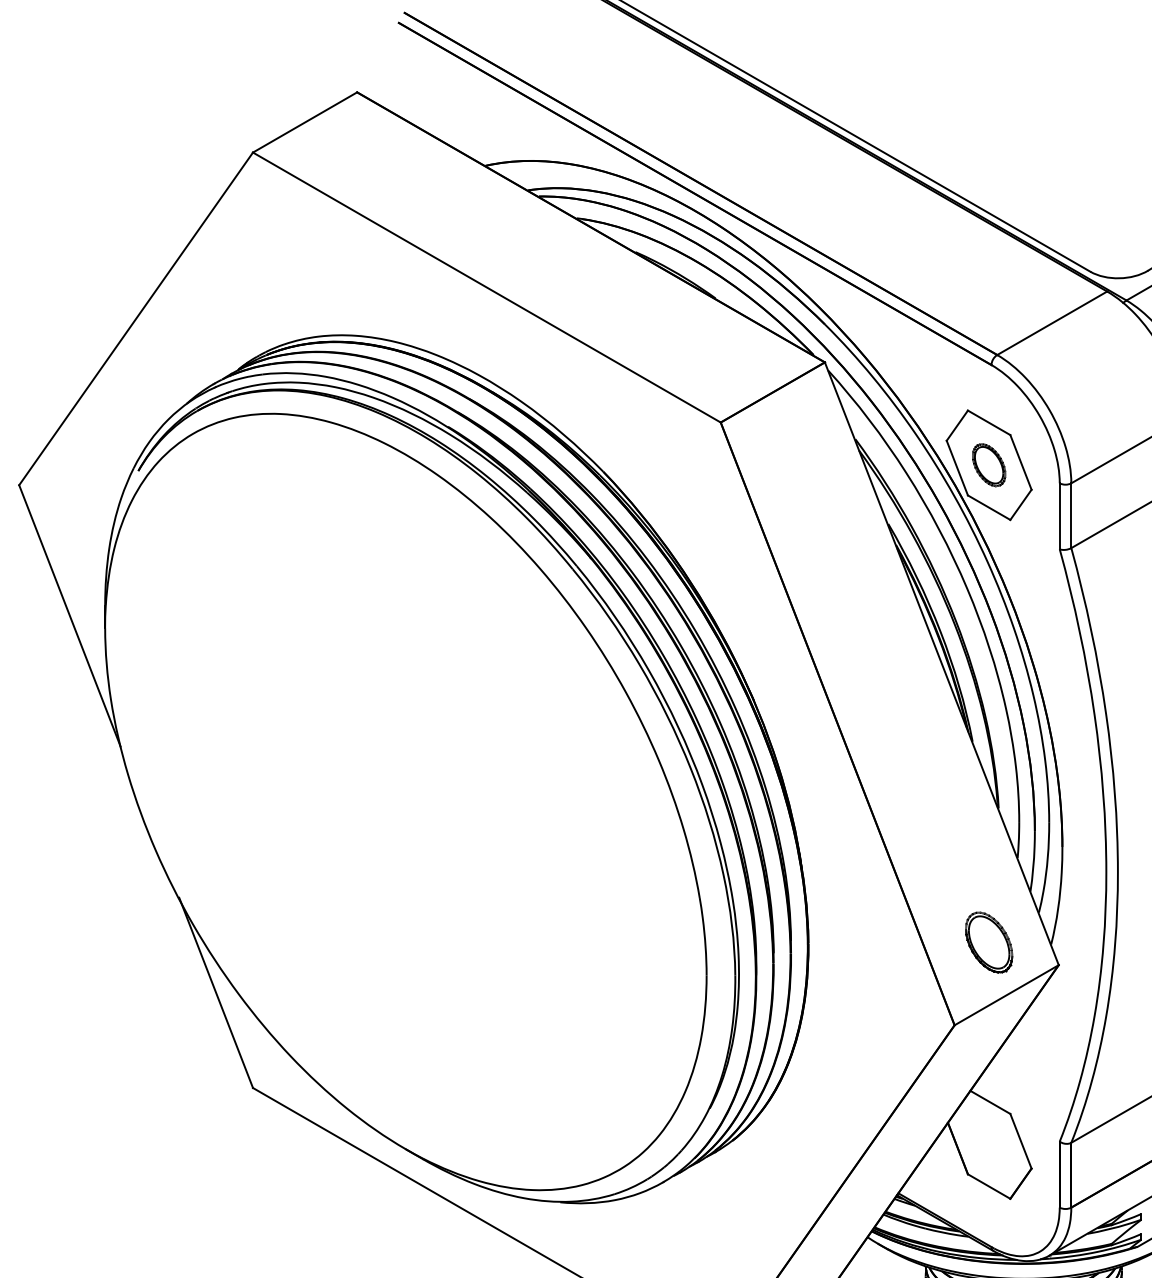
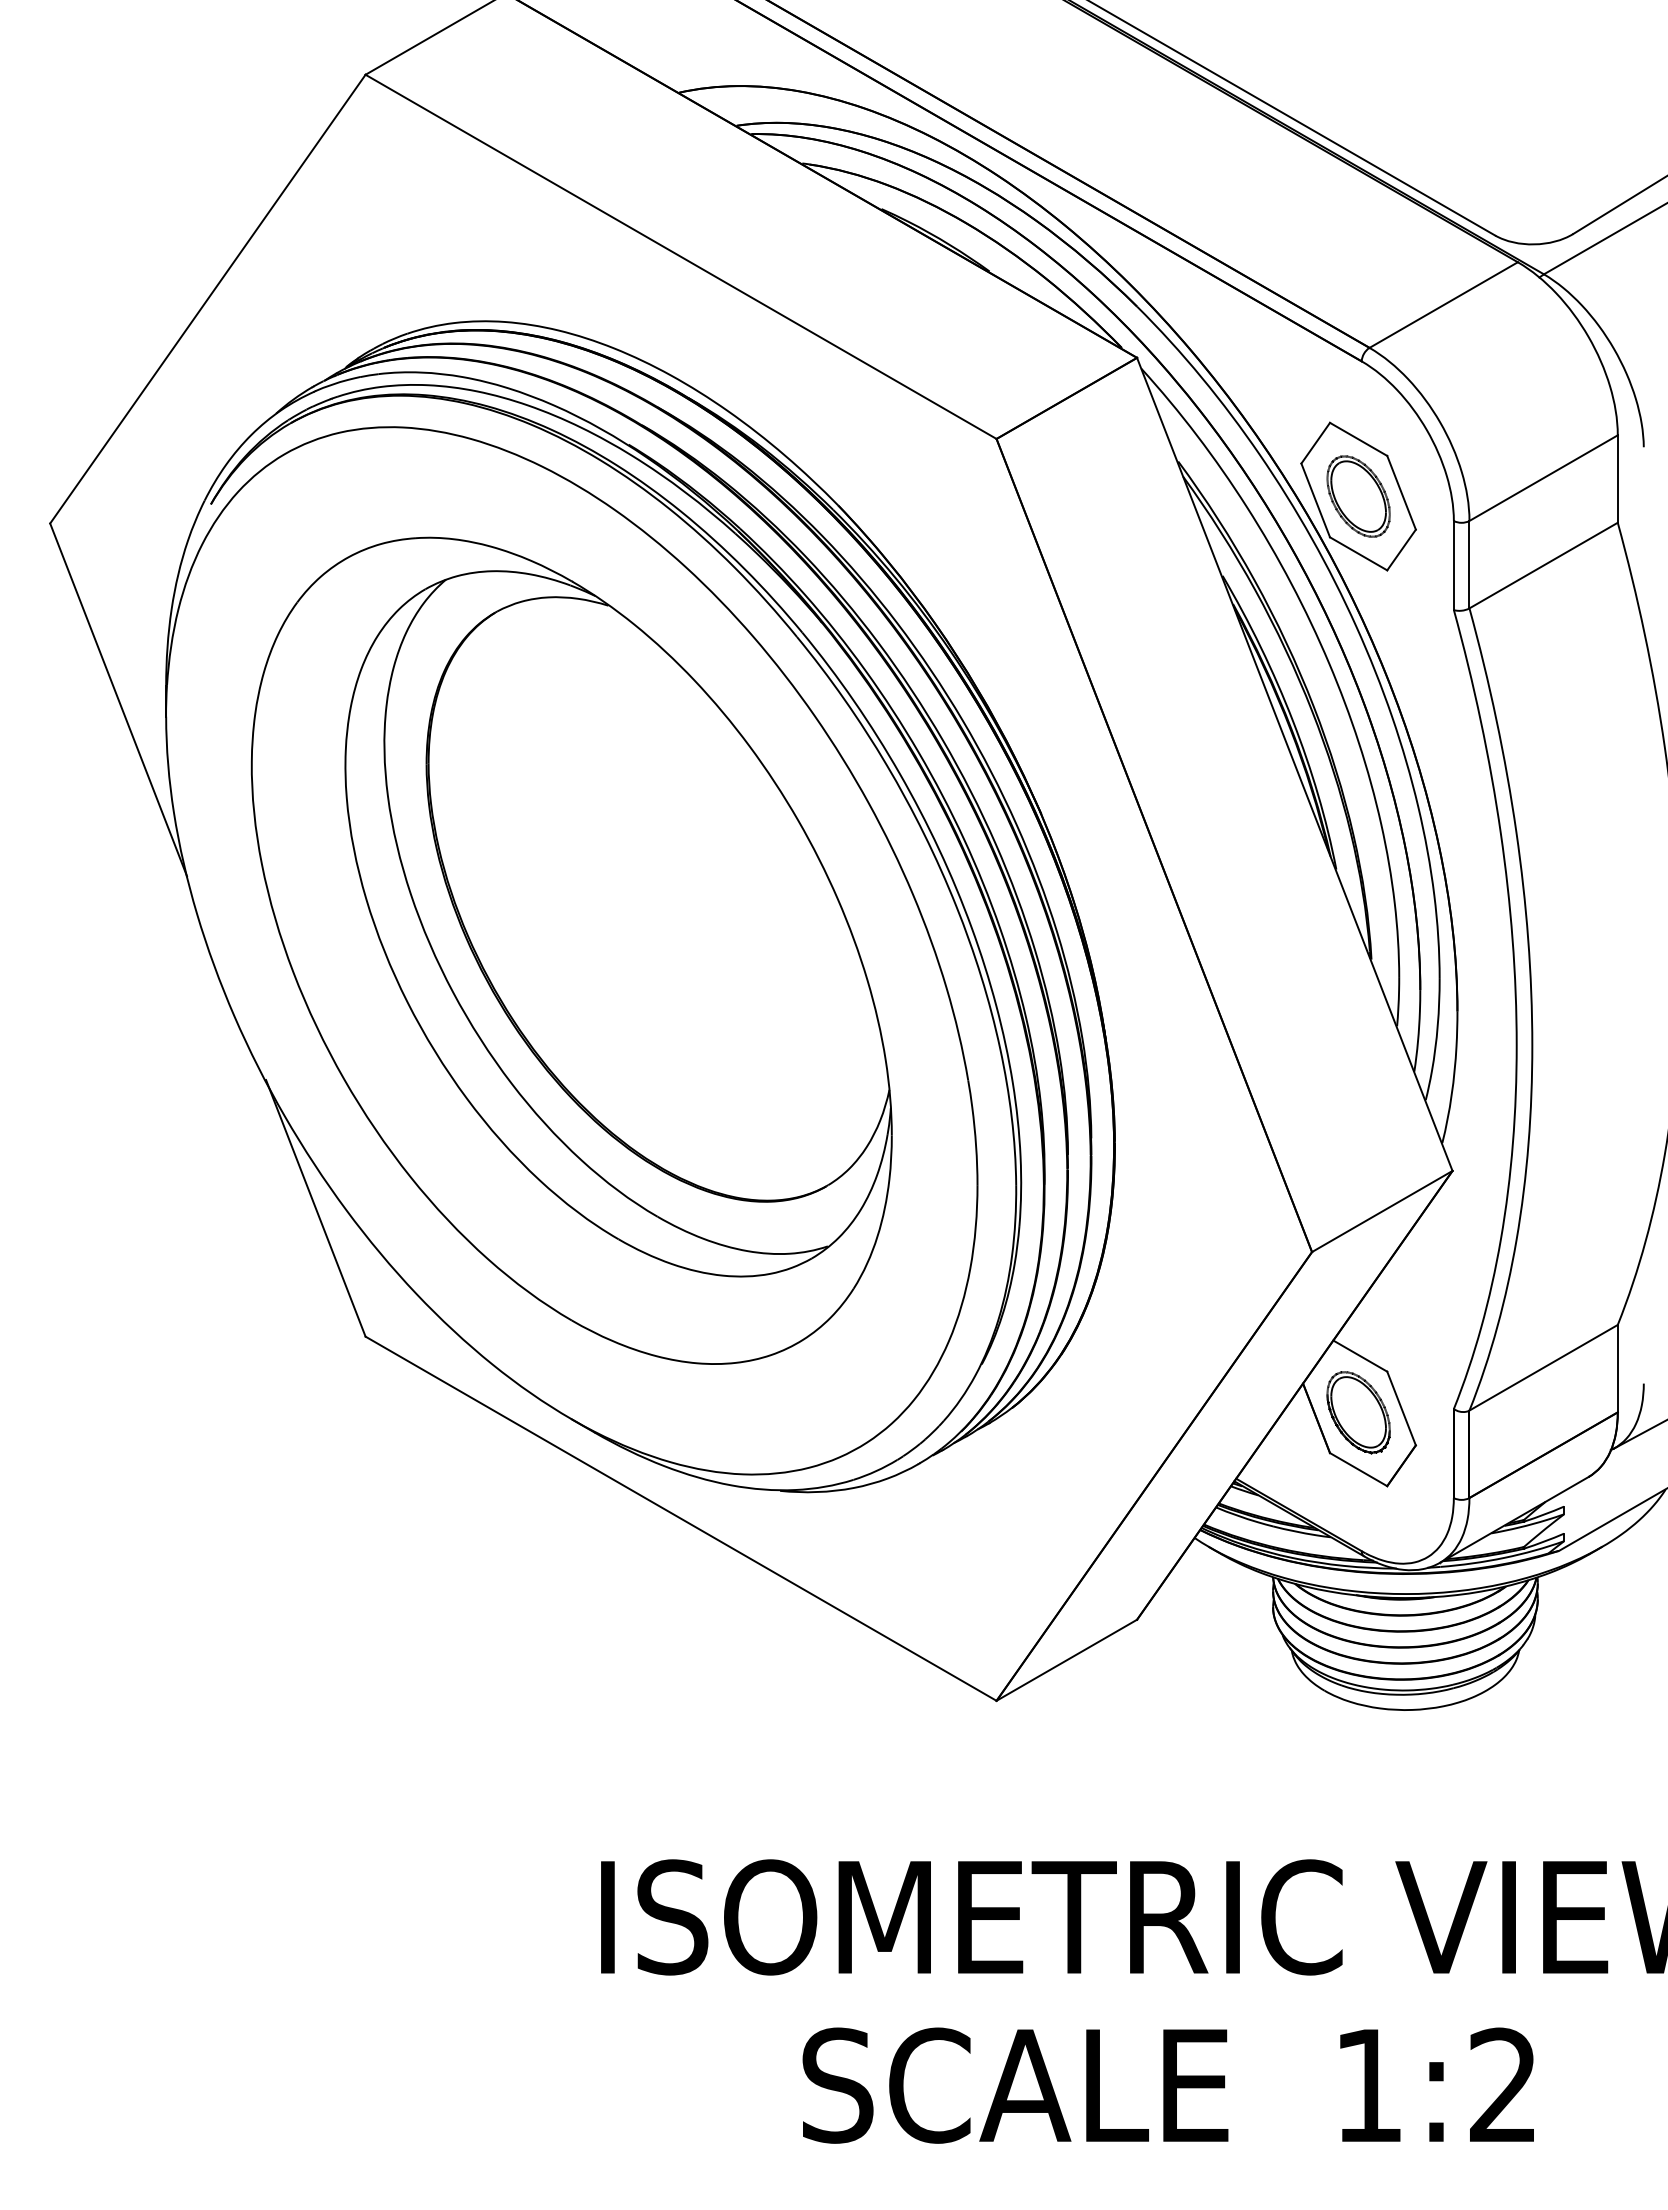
part: (989, 465) -> (1358, 496), size x1.43
part: (405, 801) -> (571, 950), added
part: (989, 942) -> (1358, 1412), moved

